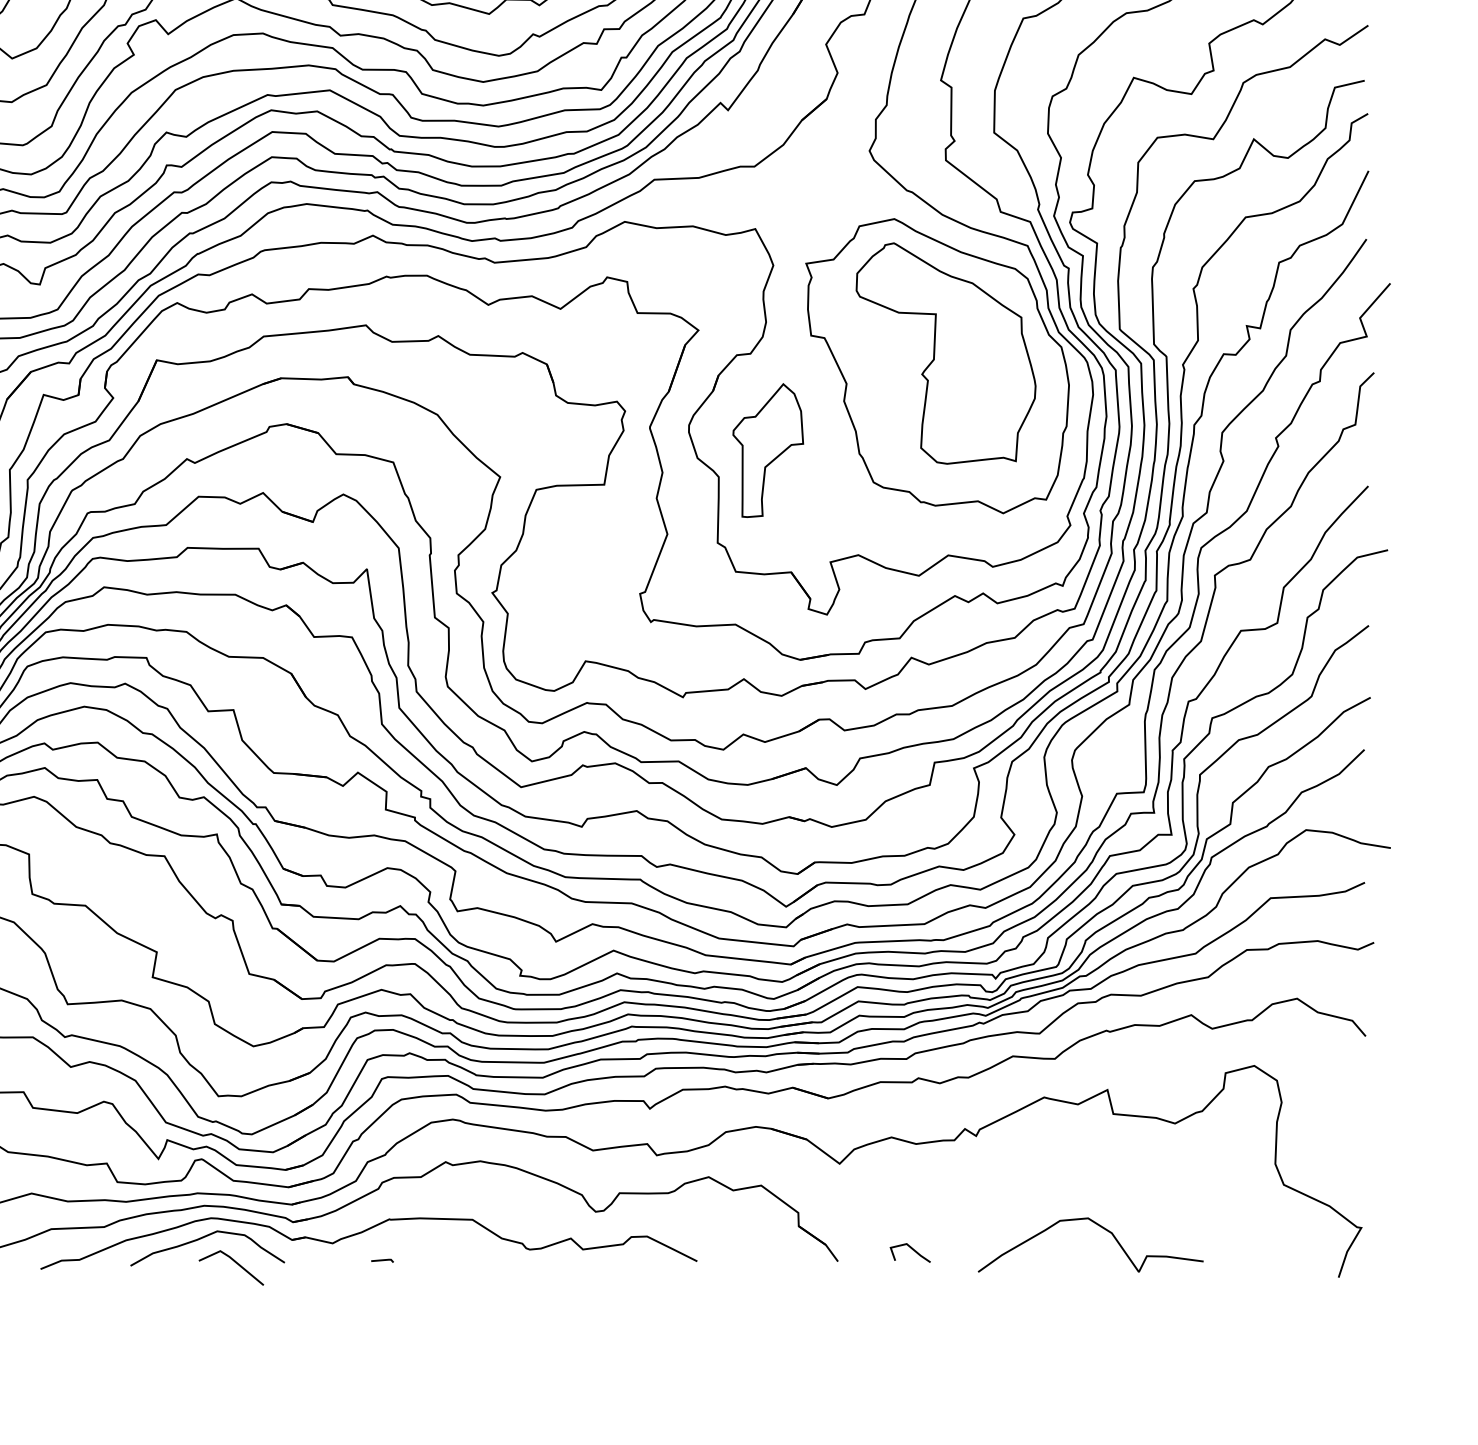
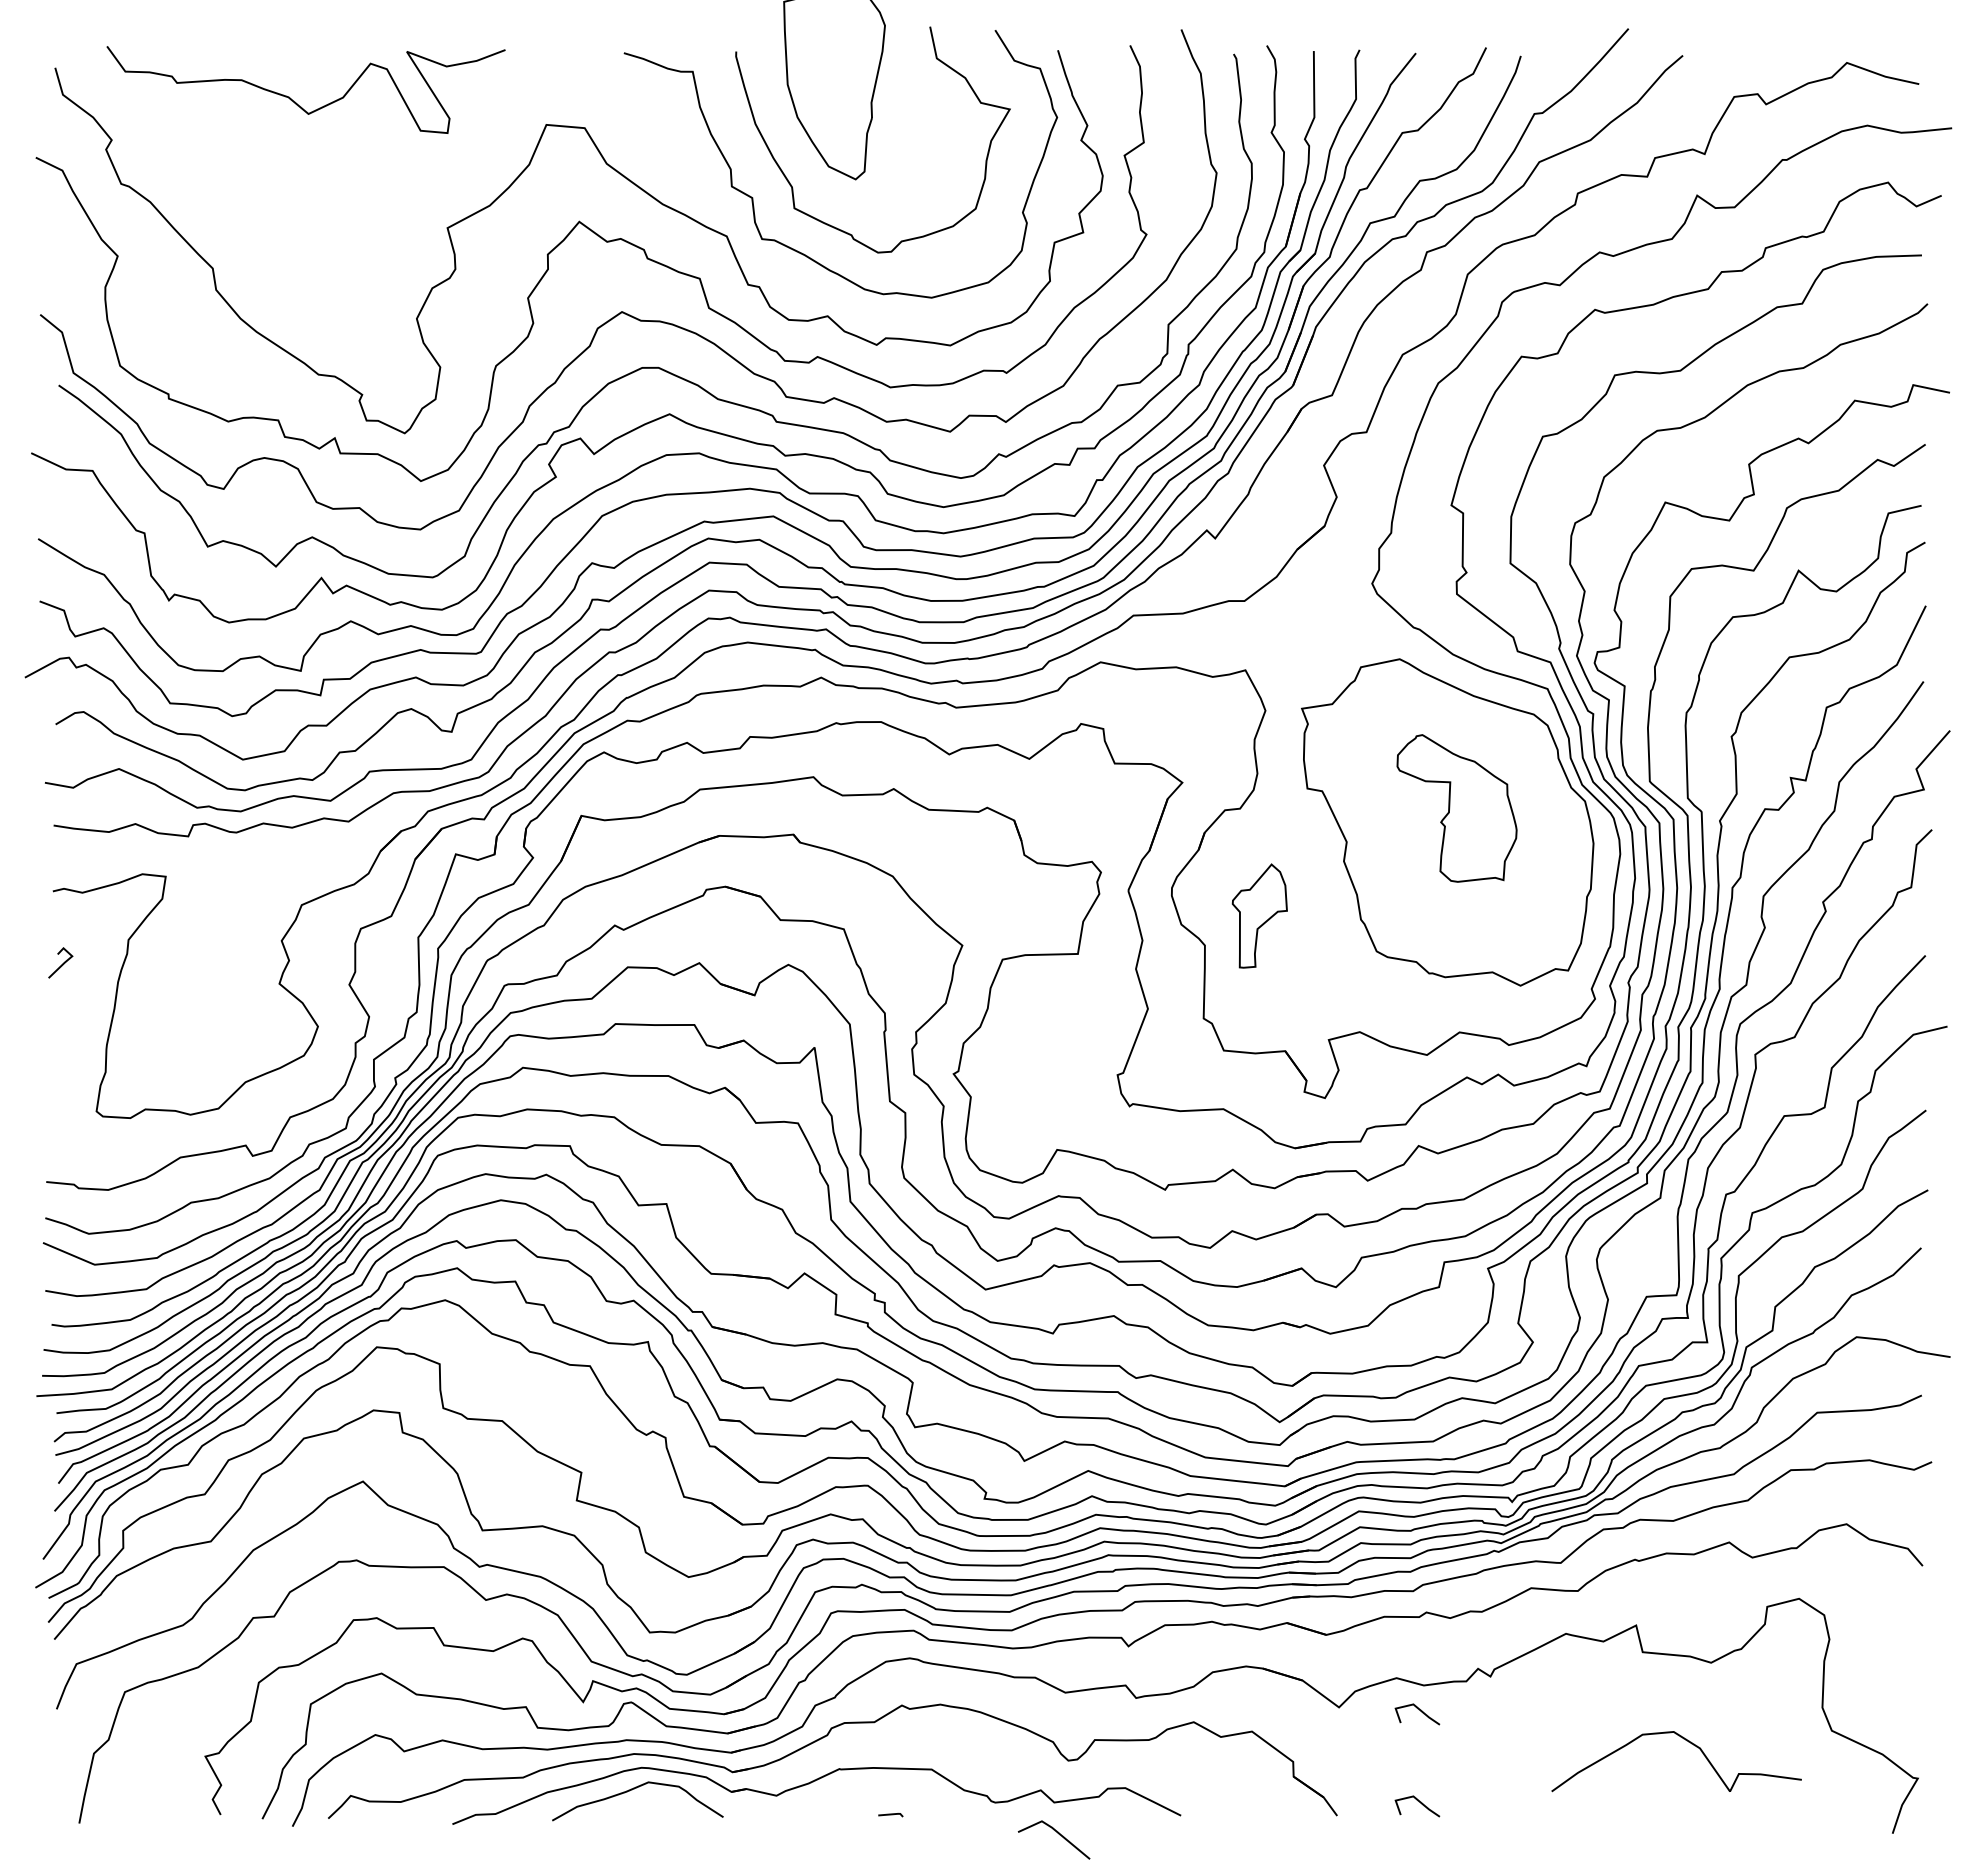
part: (945, 353) -> (1456, 808), size x0.6
part: (767, 450) -> (1259, 915), size x0.7
line: (913, 1167) -> (1420, 1711), added
curve: (1101, 1227) -> (1688, 1742), moved
line: (382, 1261) -> (890, 1815), moved
line: (235, 1263) -> (1058, 1834), moved

